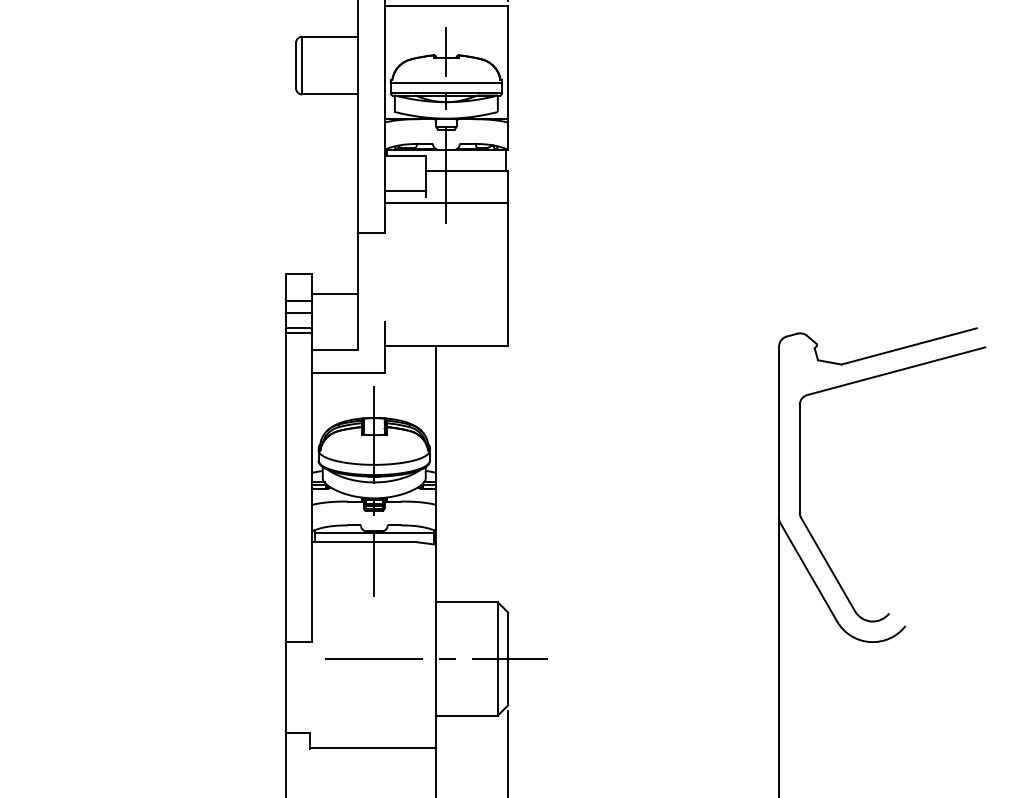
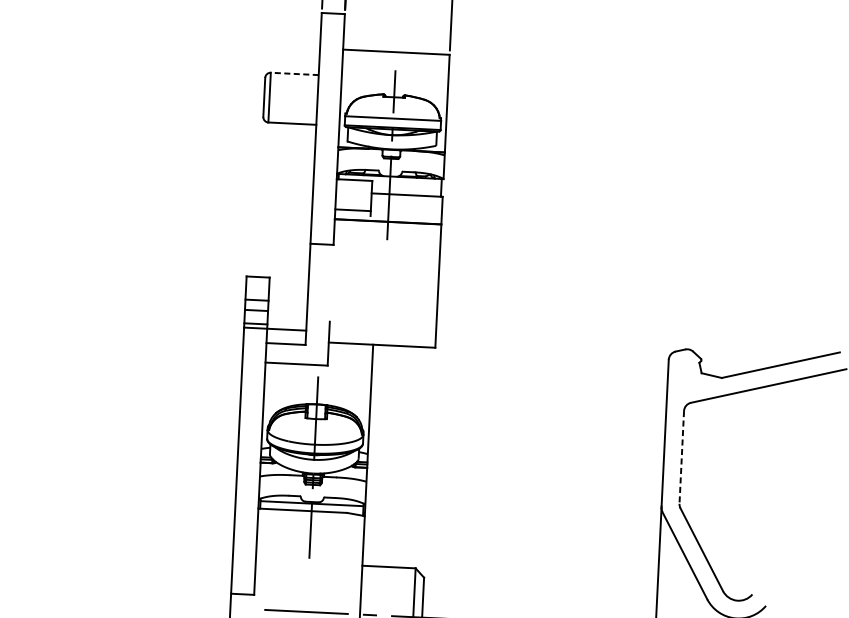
line: (330, 36) -> (295, 73), solid -> dashed
line: (334, 294) -> (286, 329), moved
line: (799, 458) -> (681, 457), solid -> dashed

